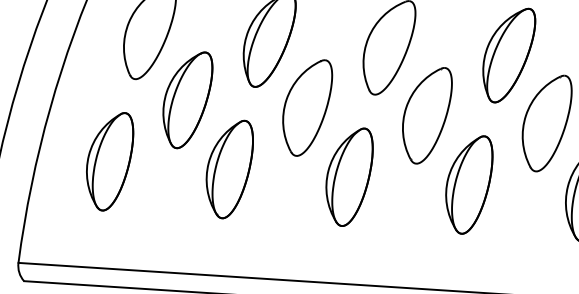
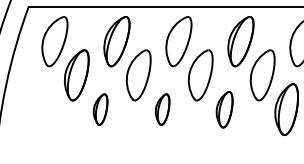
part: (109, 161) -> (38, 109), removed
part: (228, 169) -> (100, 109), size x0.6
part: (348, 176) -> (162, 109), size x0.6
part: (468, 184) -> (224, 109), size x0.7

